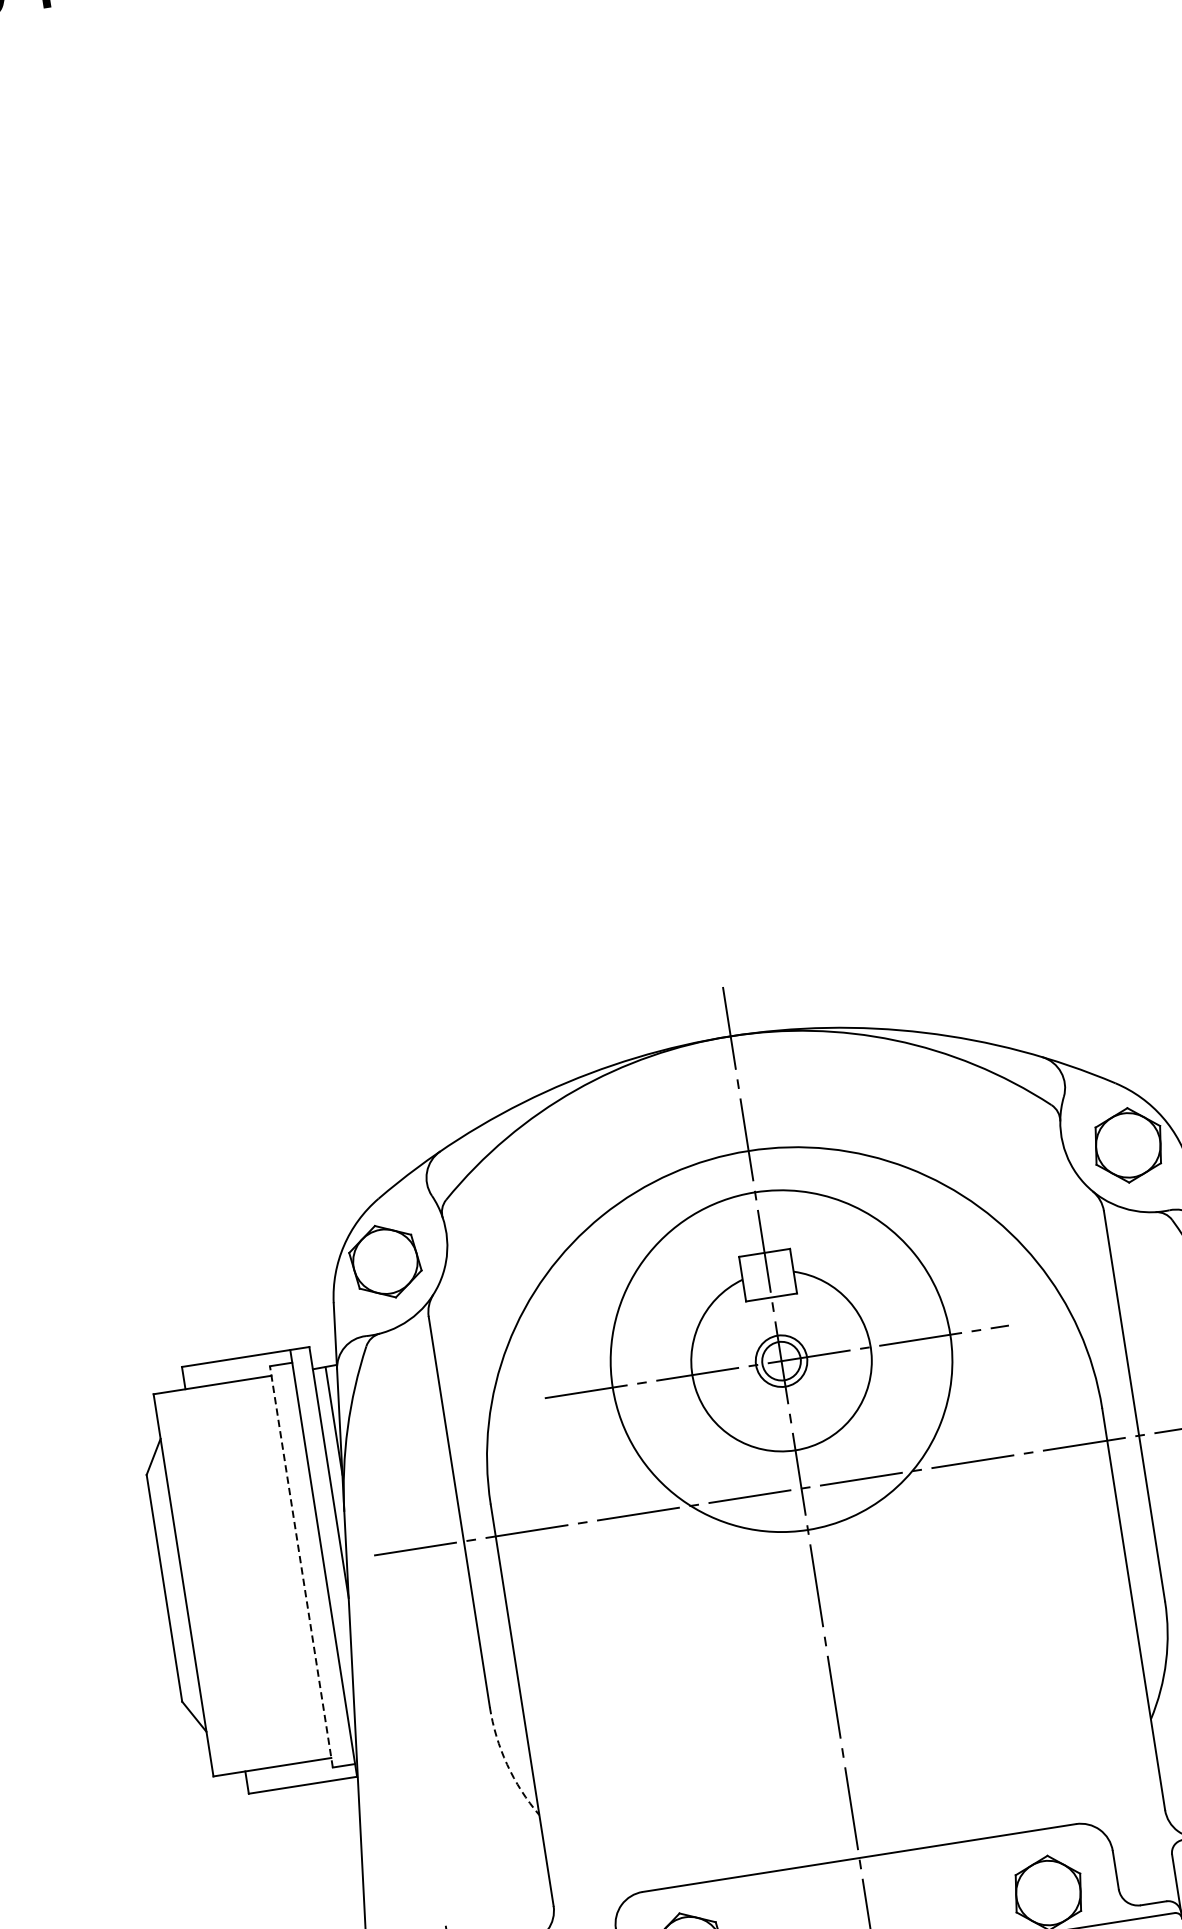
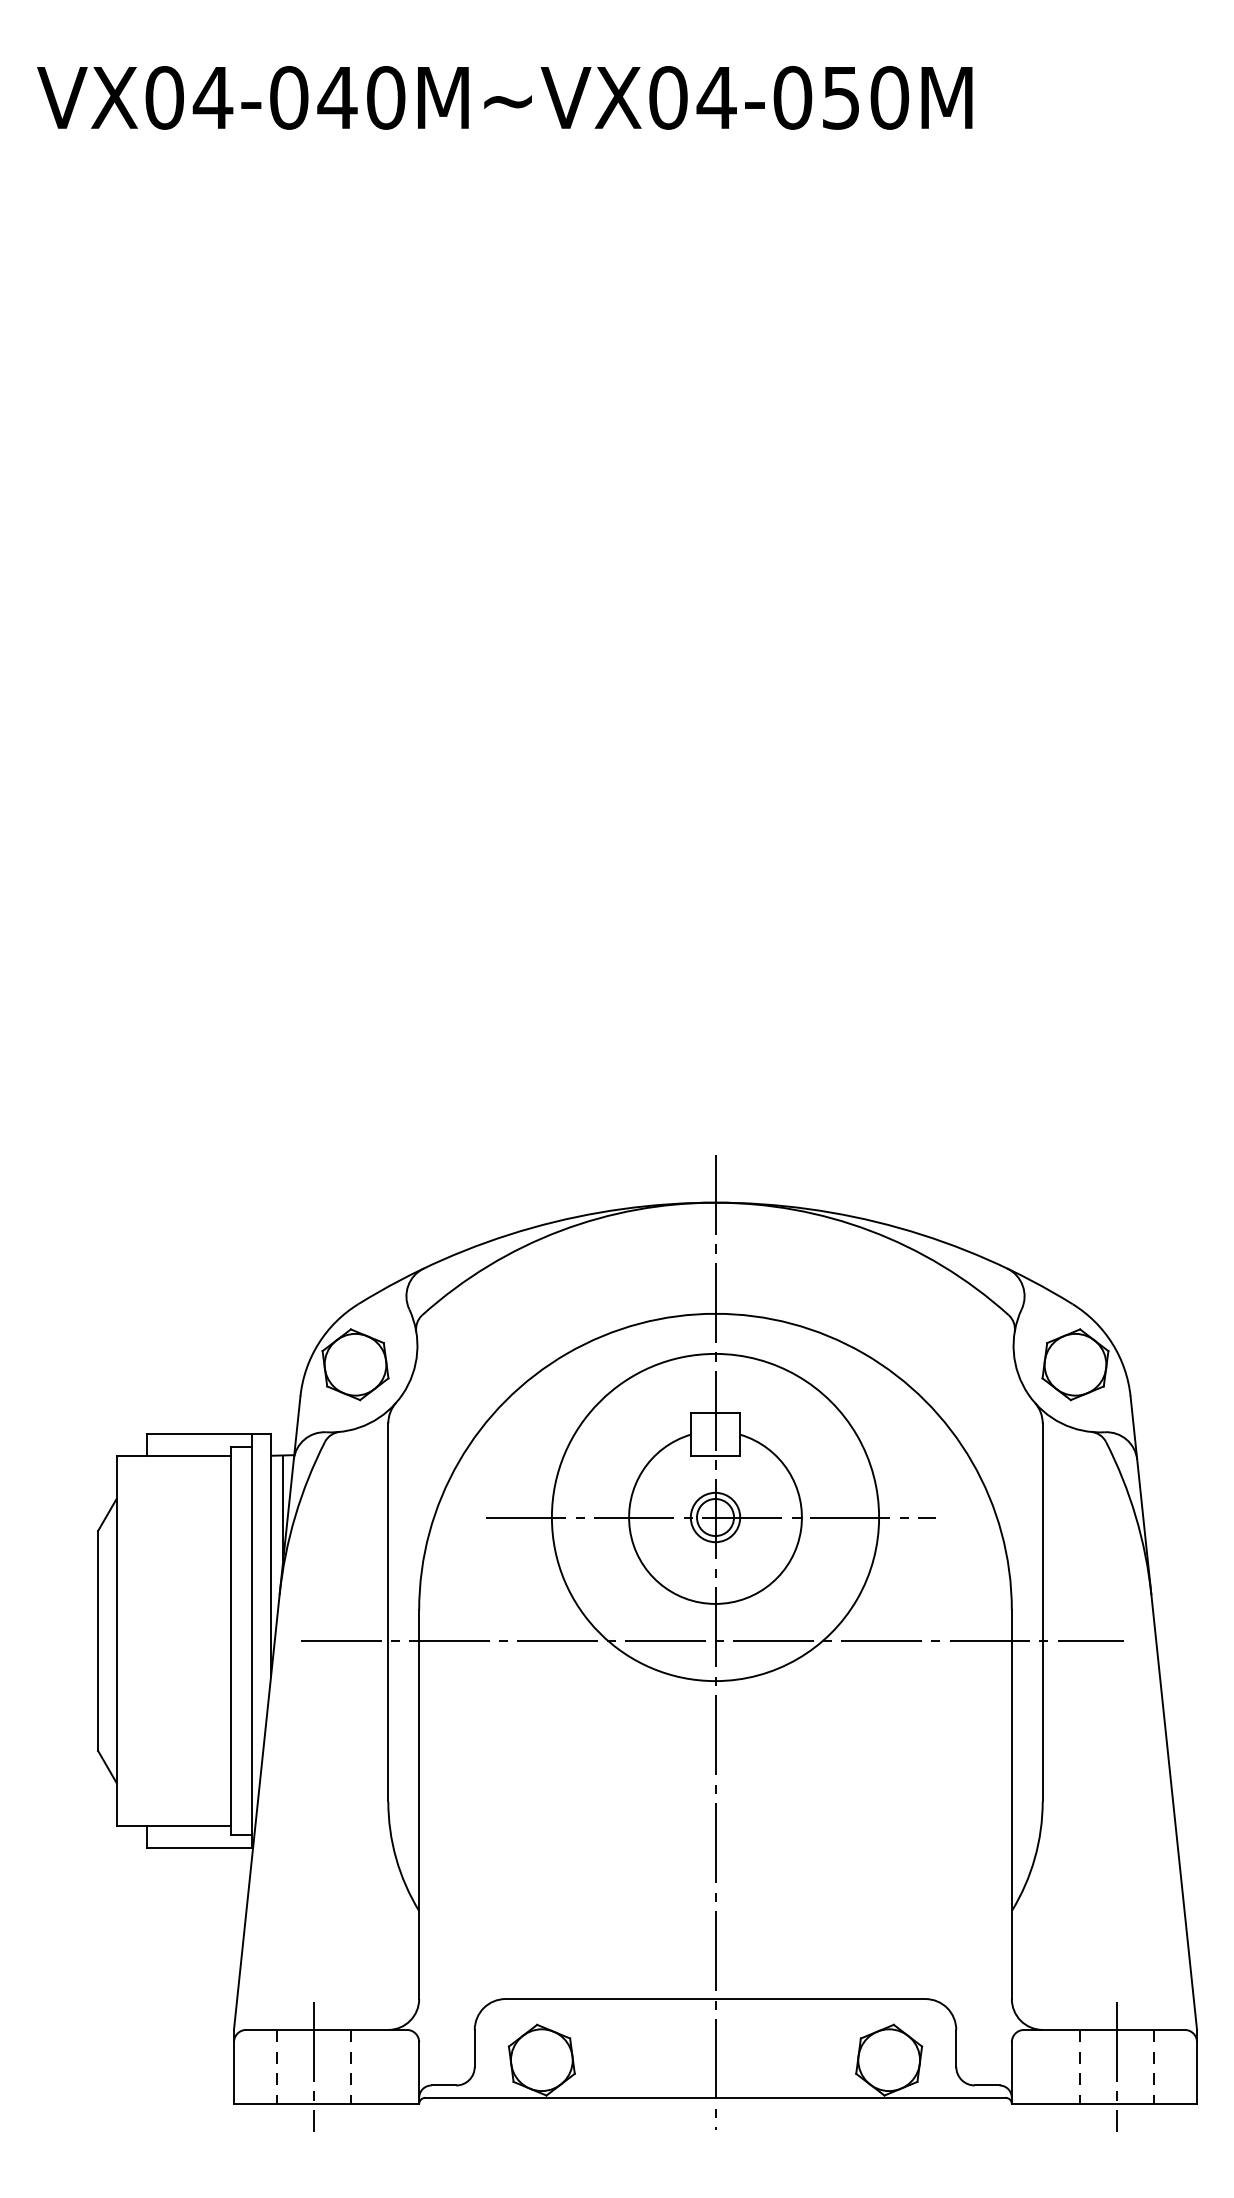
line: (300, 1566) -> (230, 1640), dashed -> solid
arc: (507, 1764) -> (396, 1858), dashed -> solid

